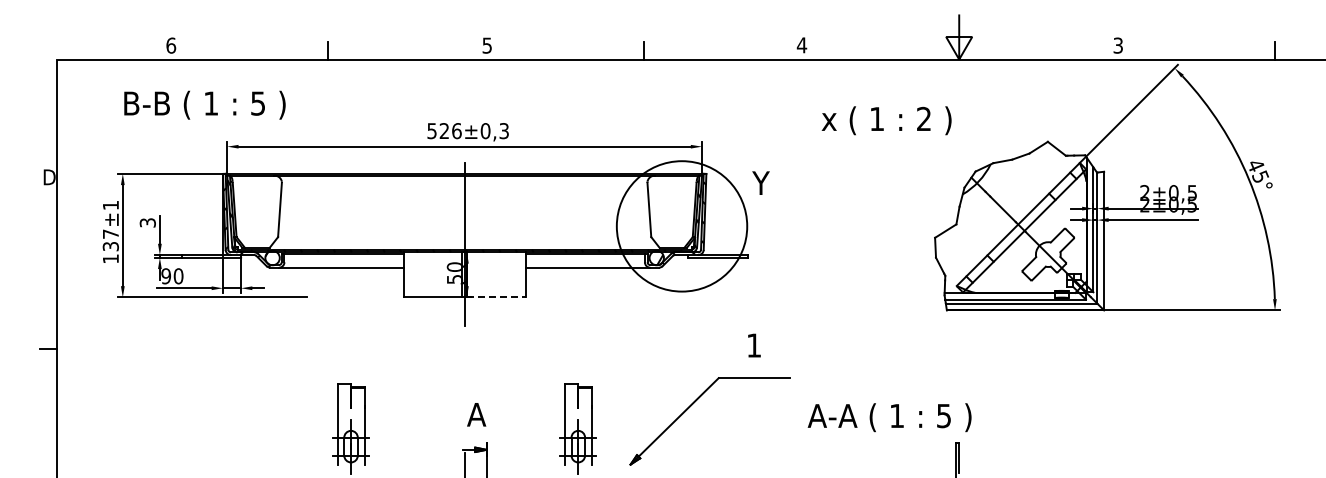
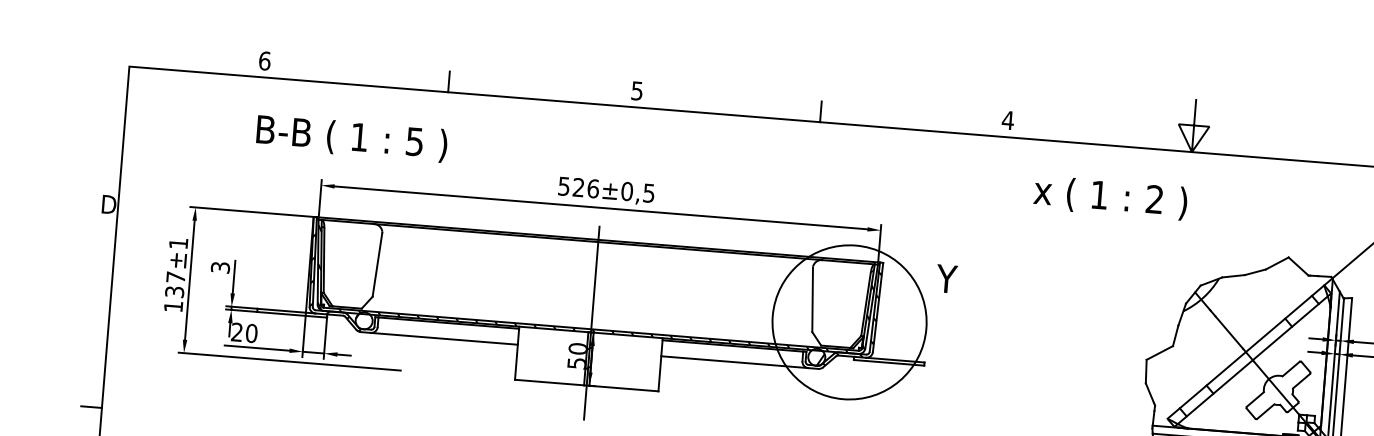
text: (204, 104) -> (351, 137), moved
text: (886, 120) -> (1110, 197), moved
text: (504, 130) -> (649, 192), ±0,3 -> ±0,5
text: (165, 276) -> (236, 332), 90 -> 20
line: (496, 297) -> (624, 388), dashed -> solid

